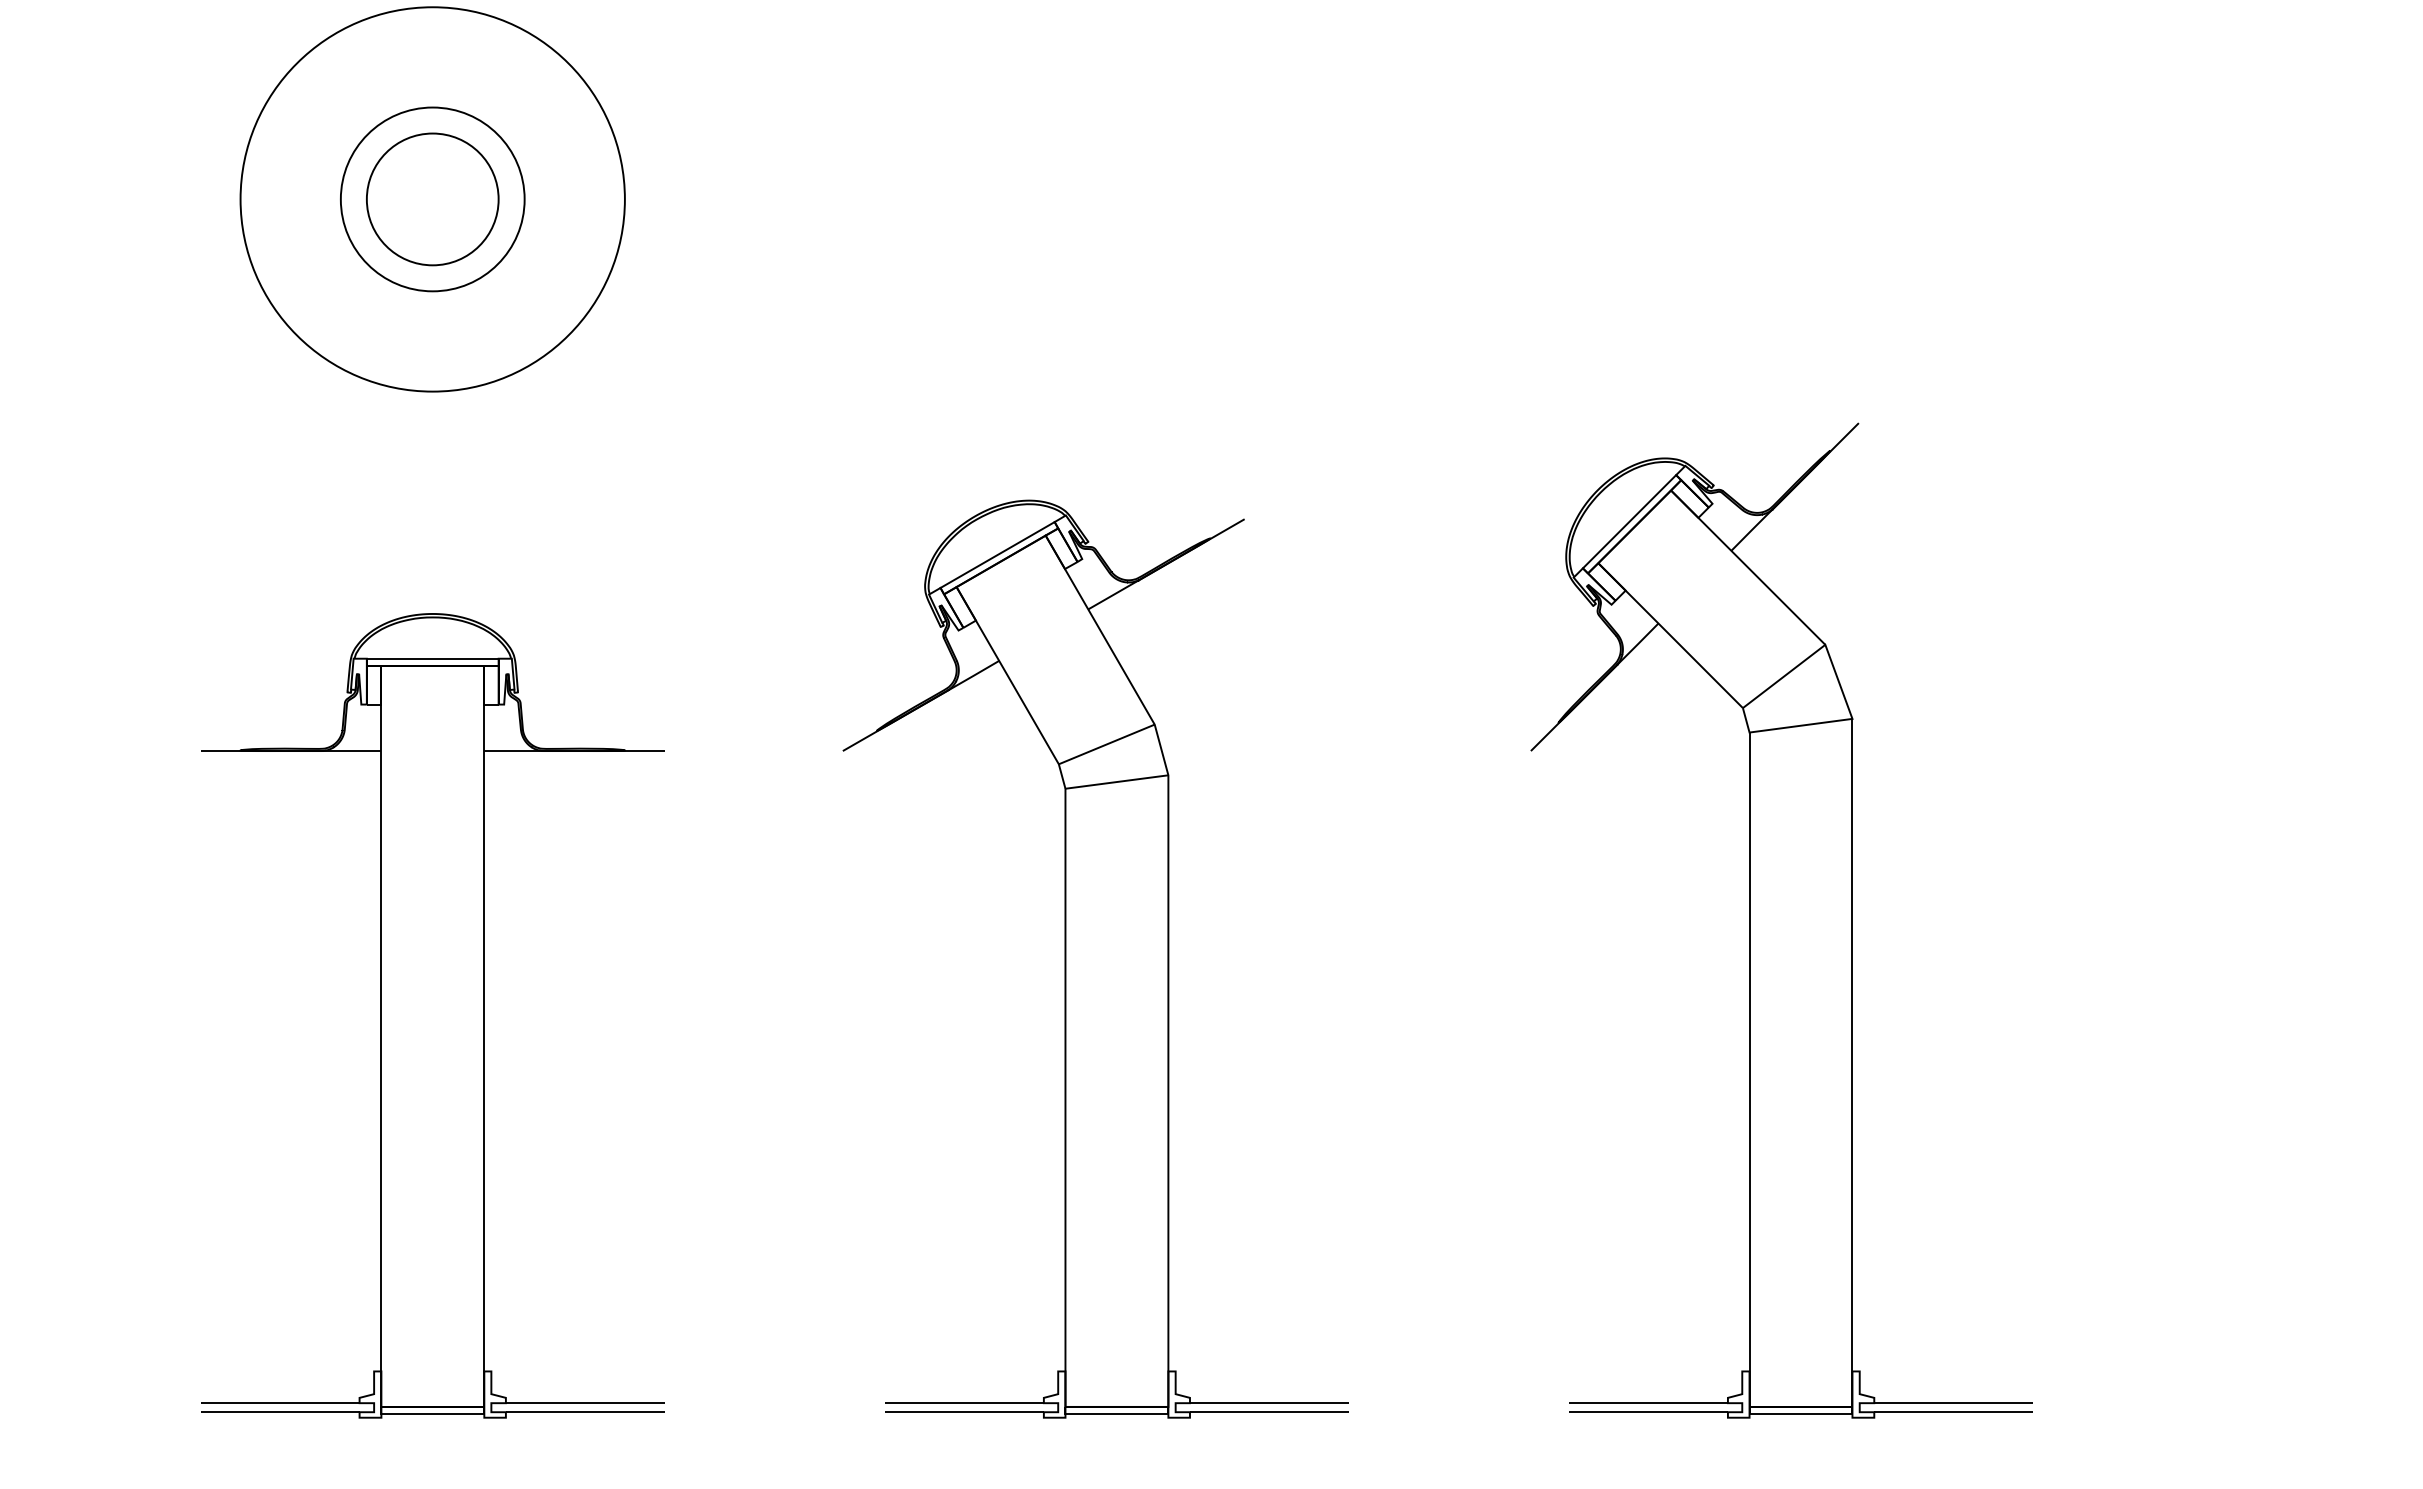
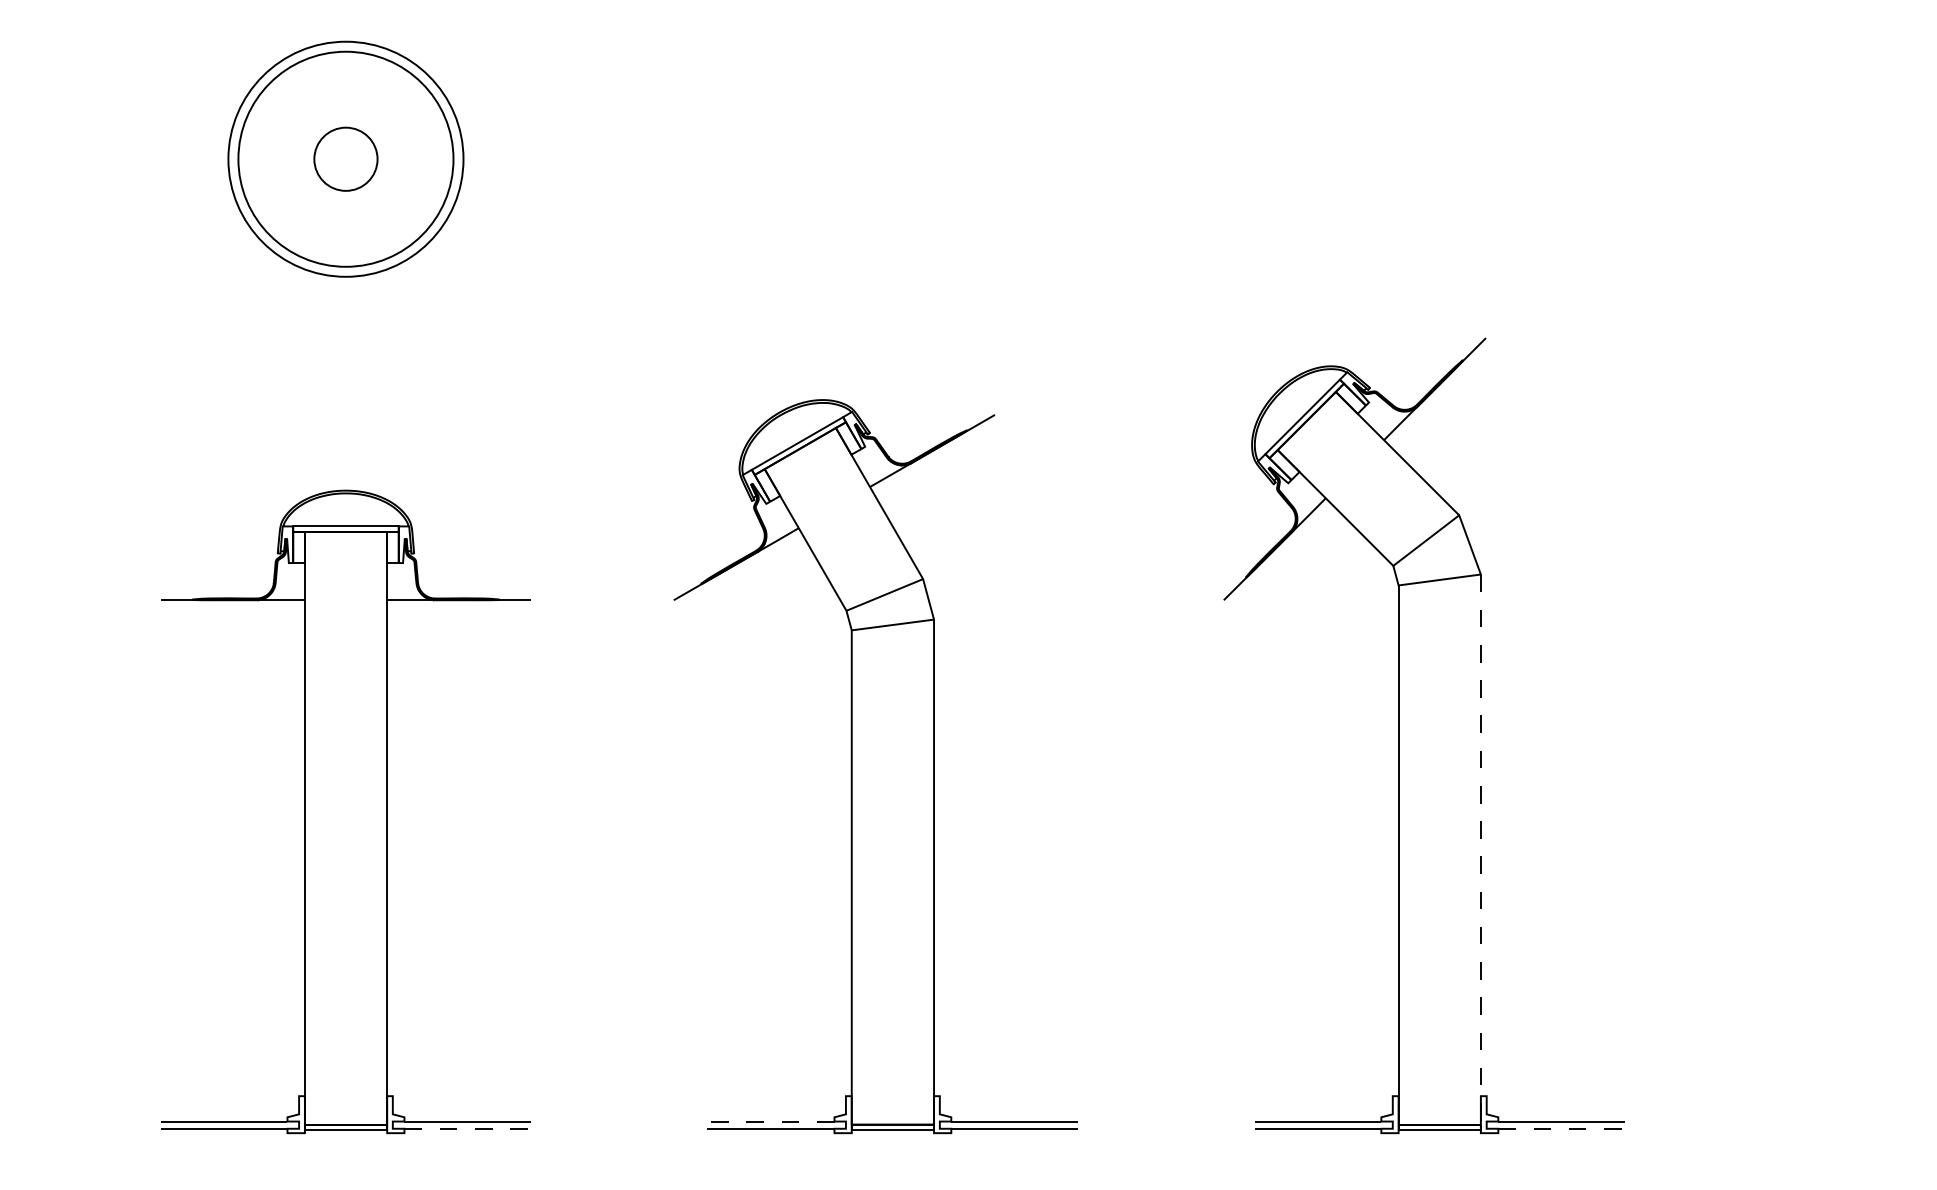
circle: (432, 199) -> (345, 159), size x0.6
circle: (432, 199) -> (345, 159), size x0.7
circle: (432, 199) -> (345, 159), size x1.6
line: (1852, 1063) -> (1480, 850), solid -> dashed
line: (963, 1403) -> (770, 1121), solid -> dashed
line: (585, 1412) -> (468, 1128), solid -> dashed
line: (1954, 1412) -> (1562, 1128), solid -> dashed

